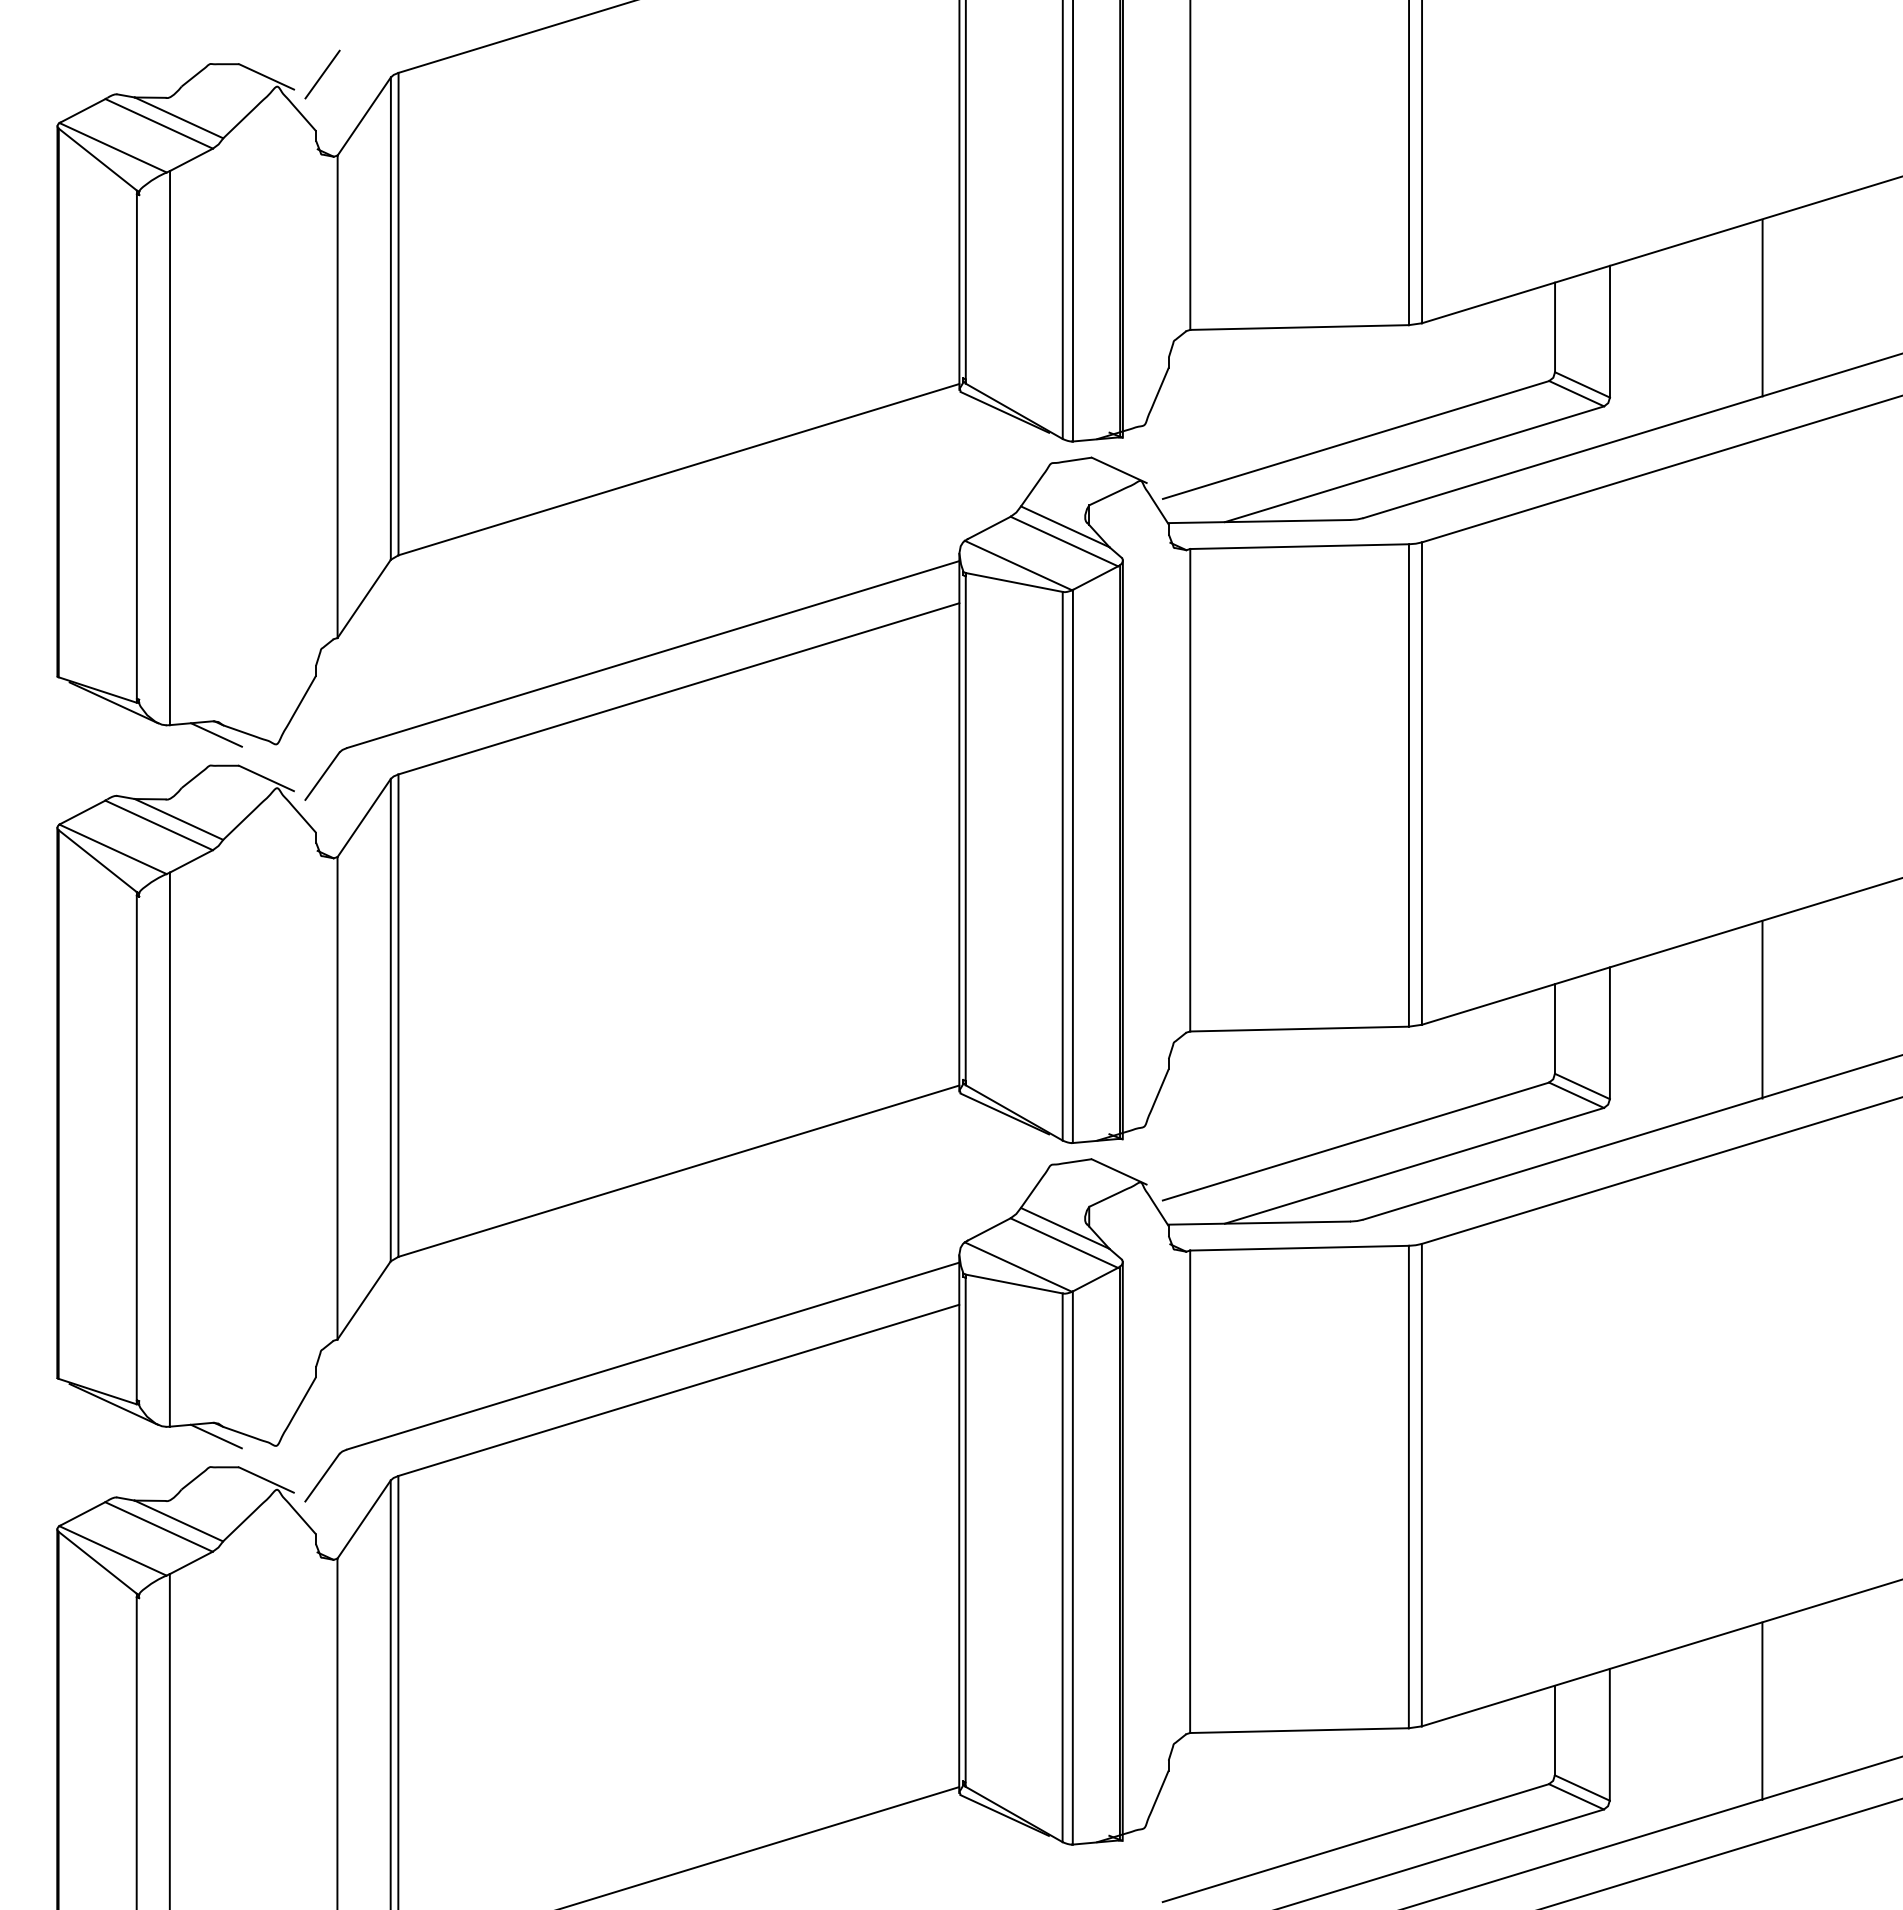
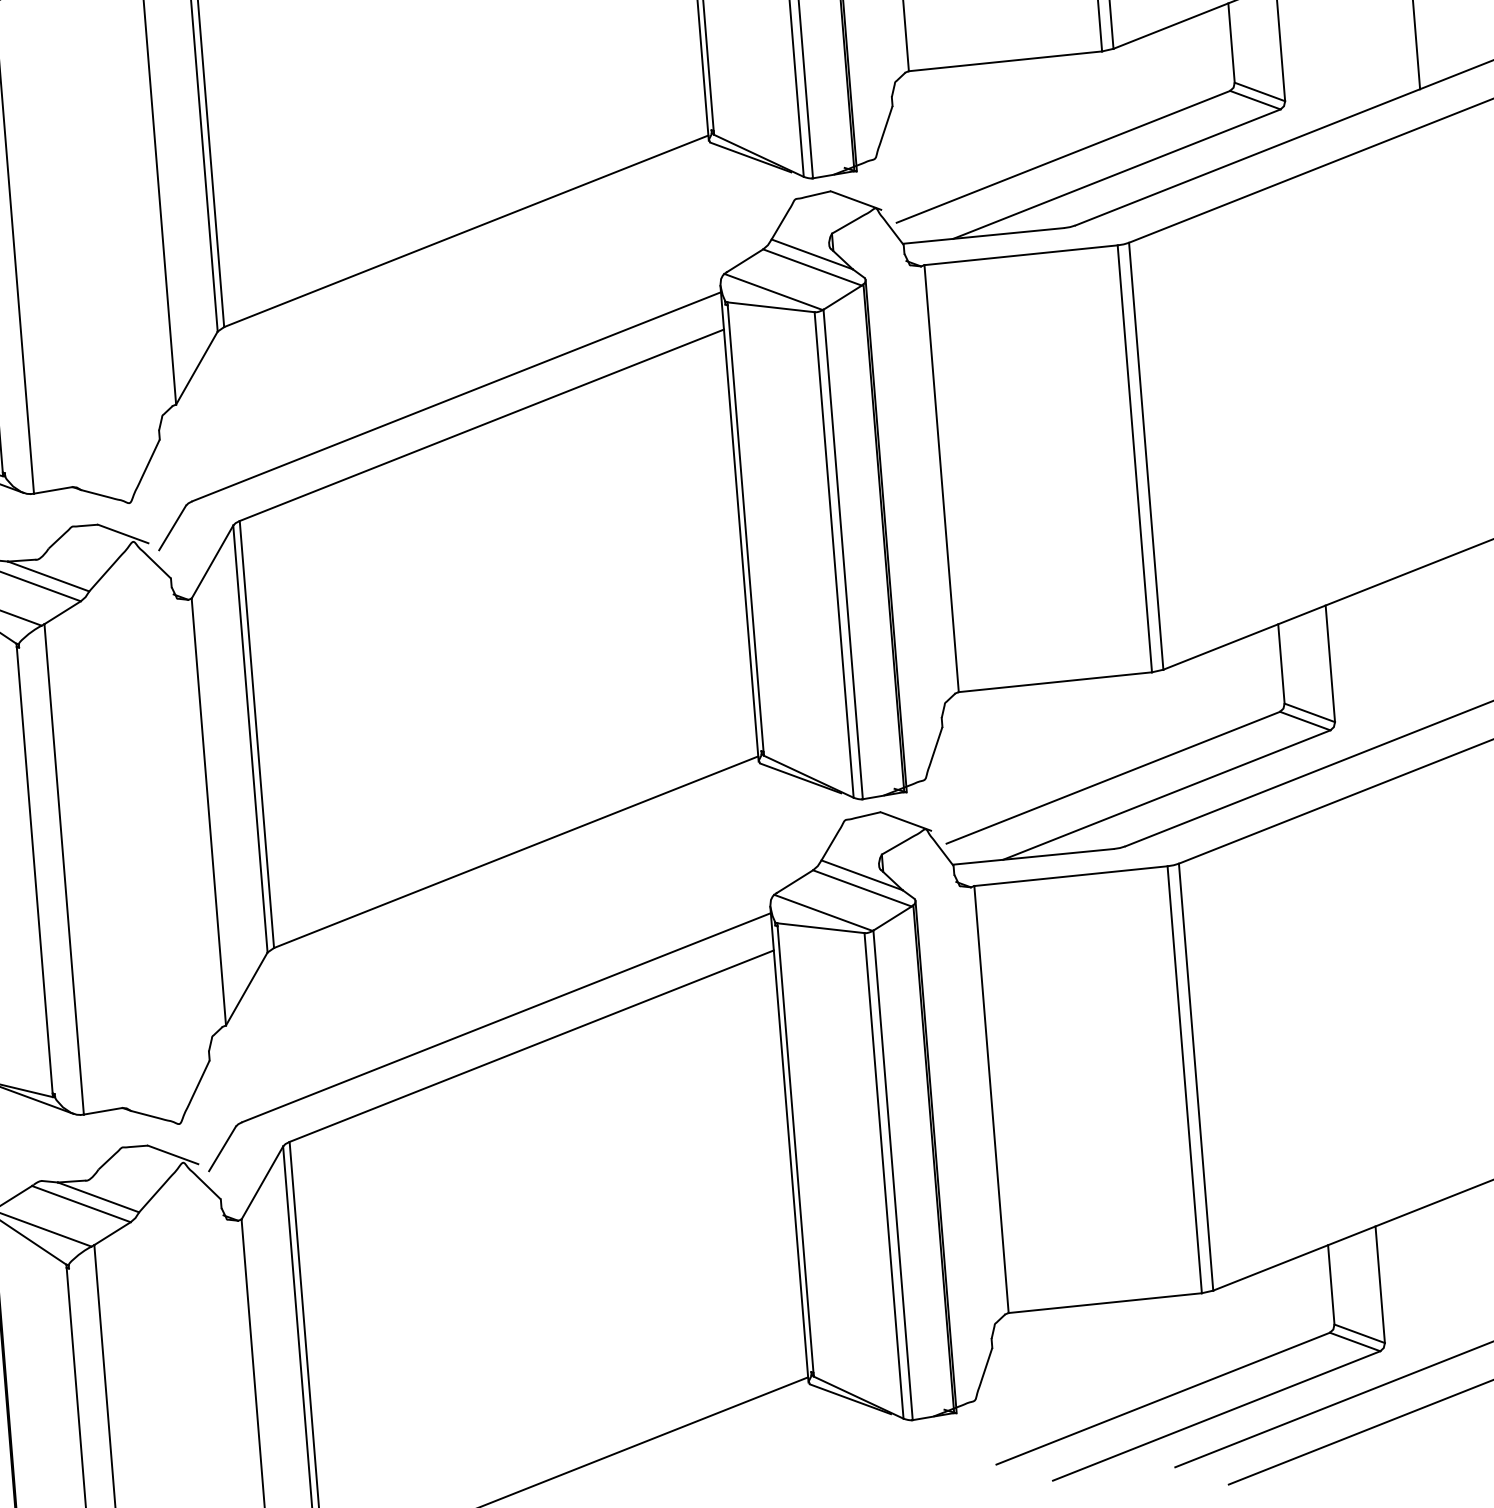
line: (216, 734) -> (75, 498), removed
line: (1762, 1009) -> (1463, 631), removed
line: (215, 1436) -> (124, 1120), removed

